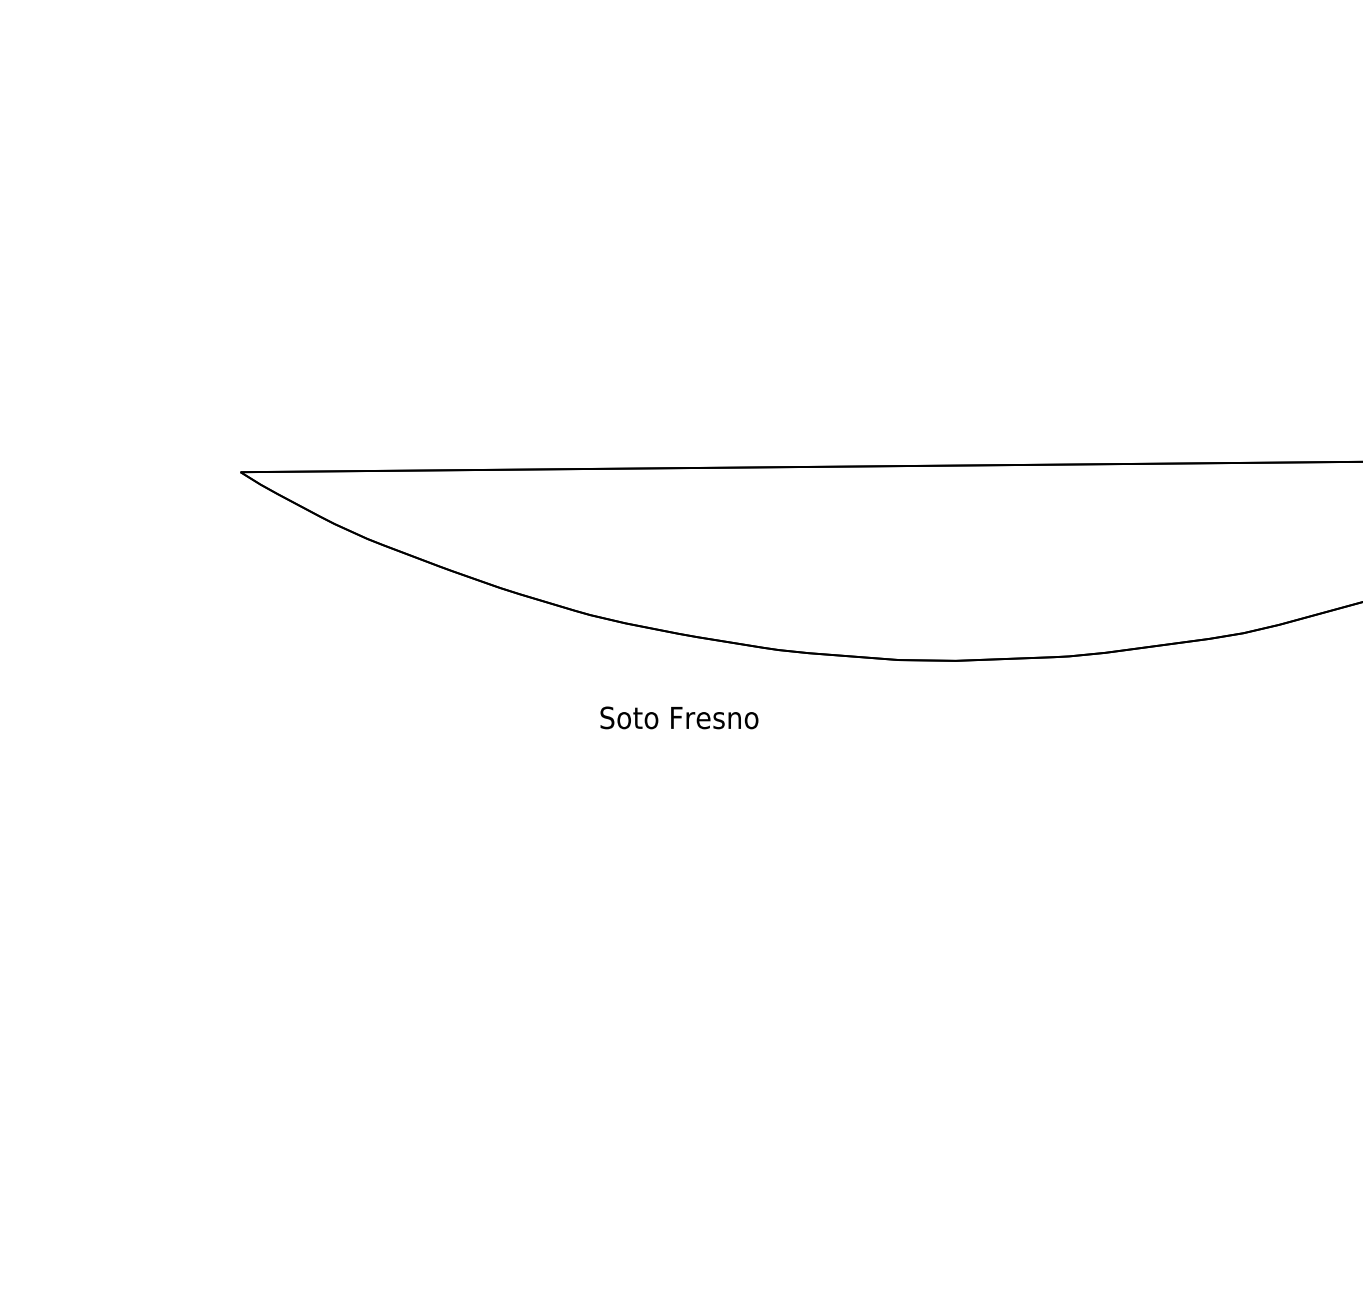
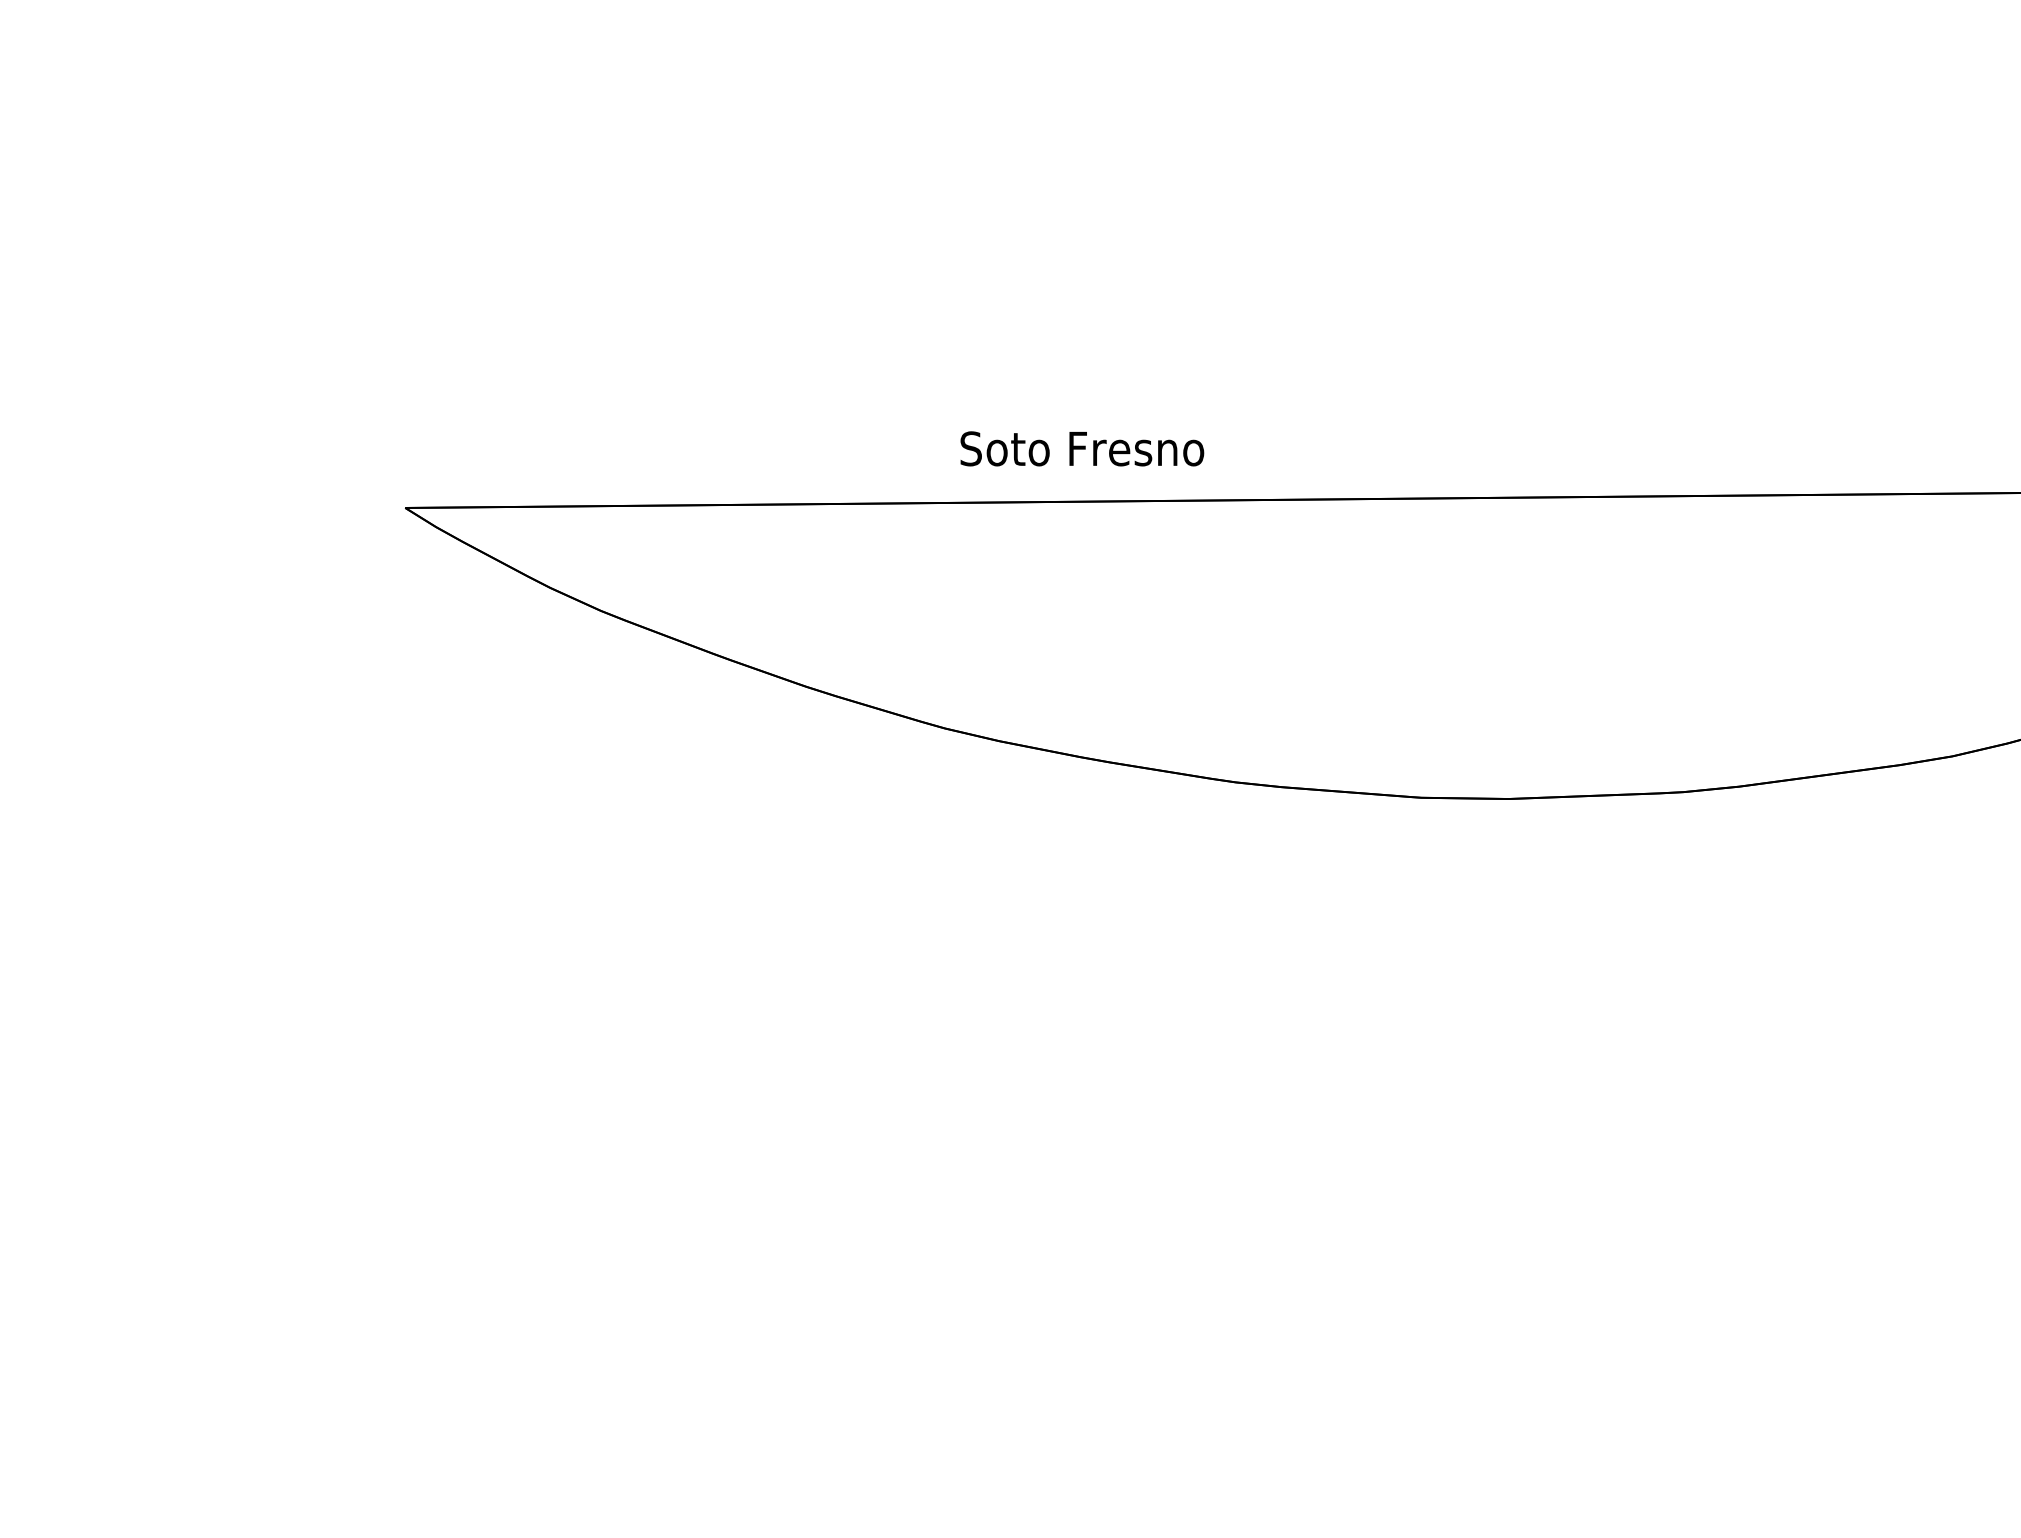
text: (679, 717) -> (1082, 448), moved

